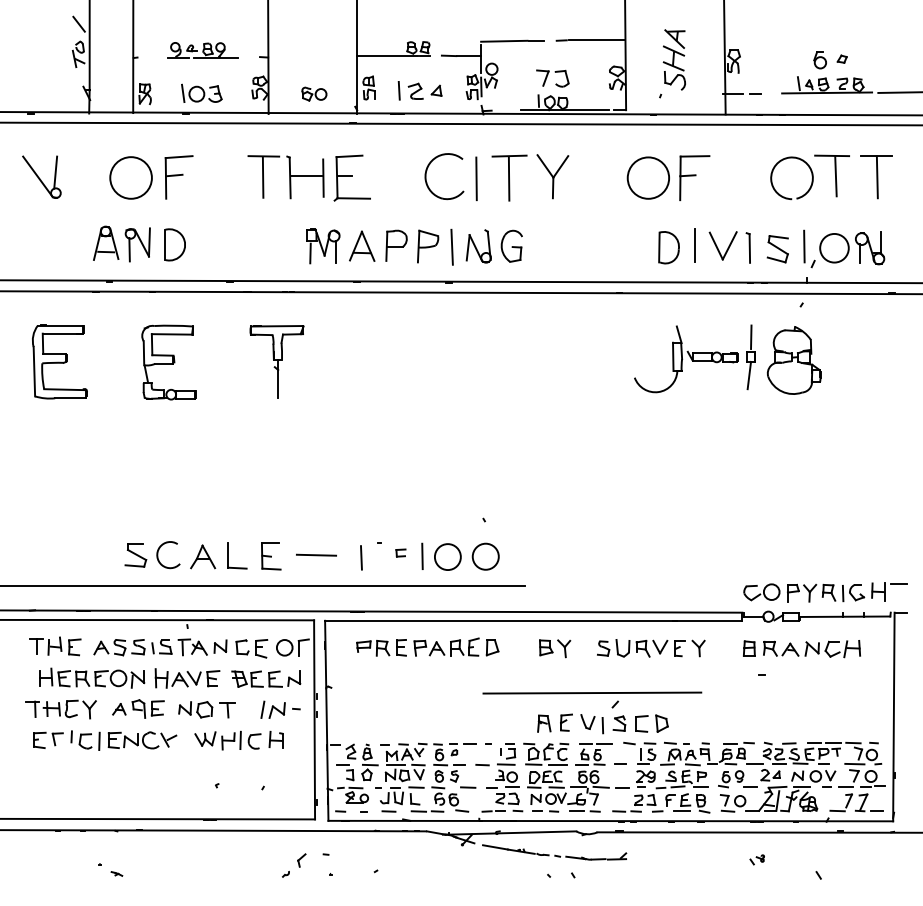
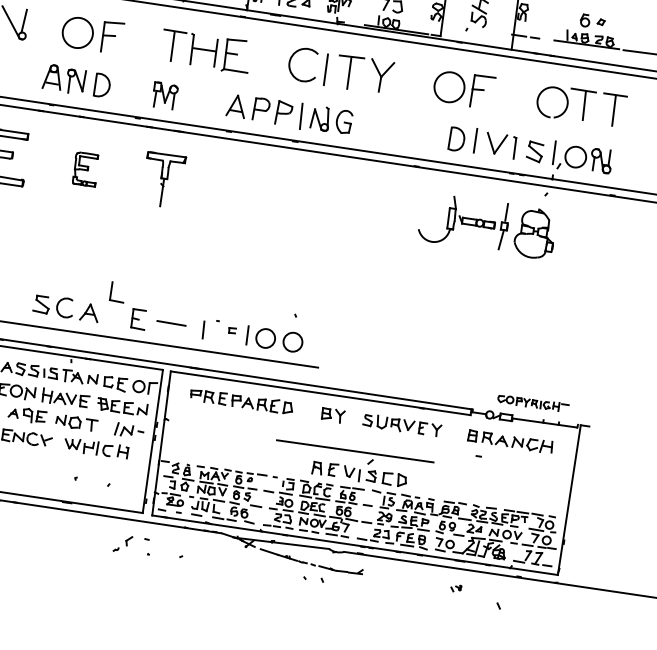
part: (323, 246) -> (165, 95), moved
part: (168, 362) -> (85, 169), size x0.6
part: (228, 555) -> (111, 291), moved
part: (825, 592) -> (533, 403), size x0.6

